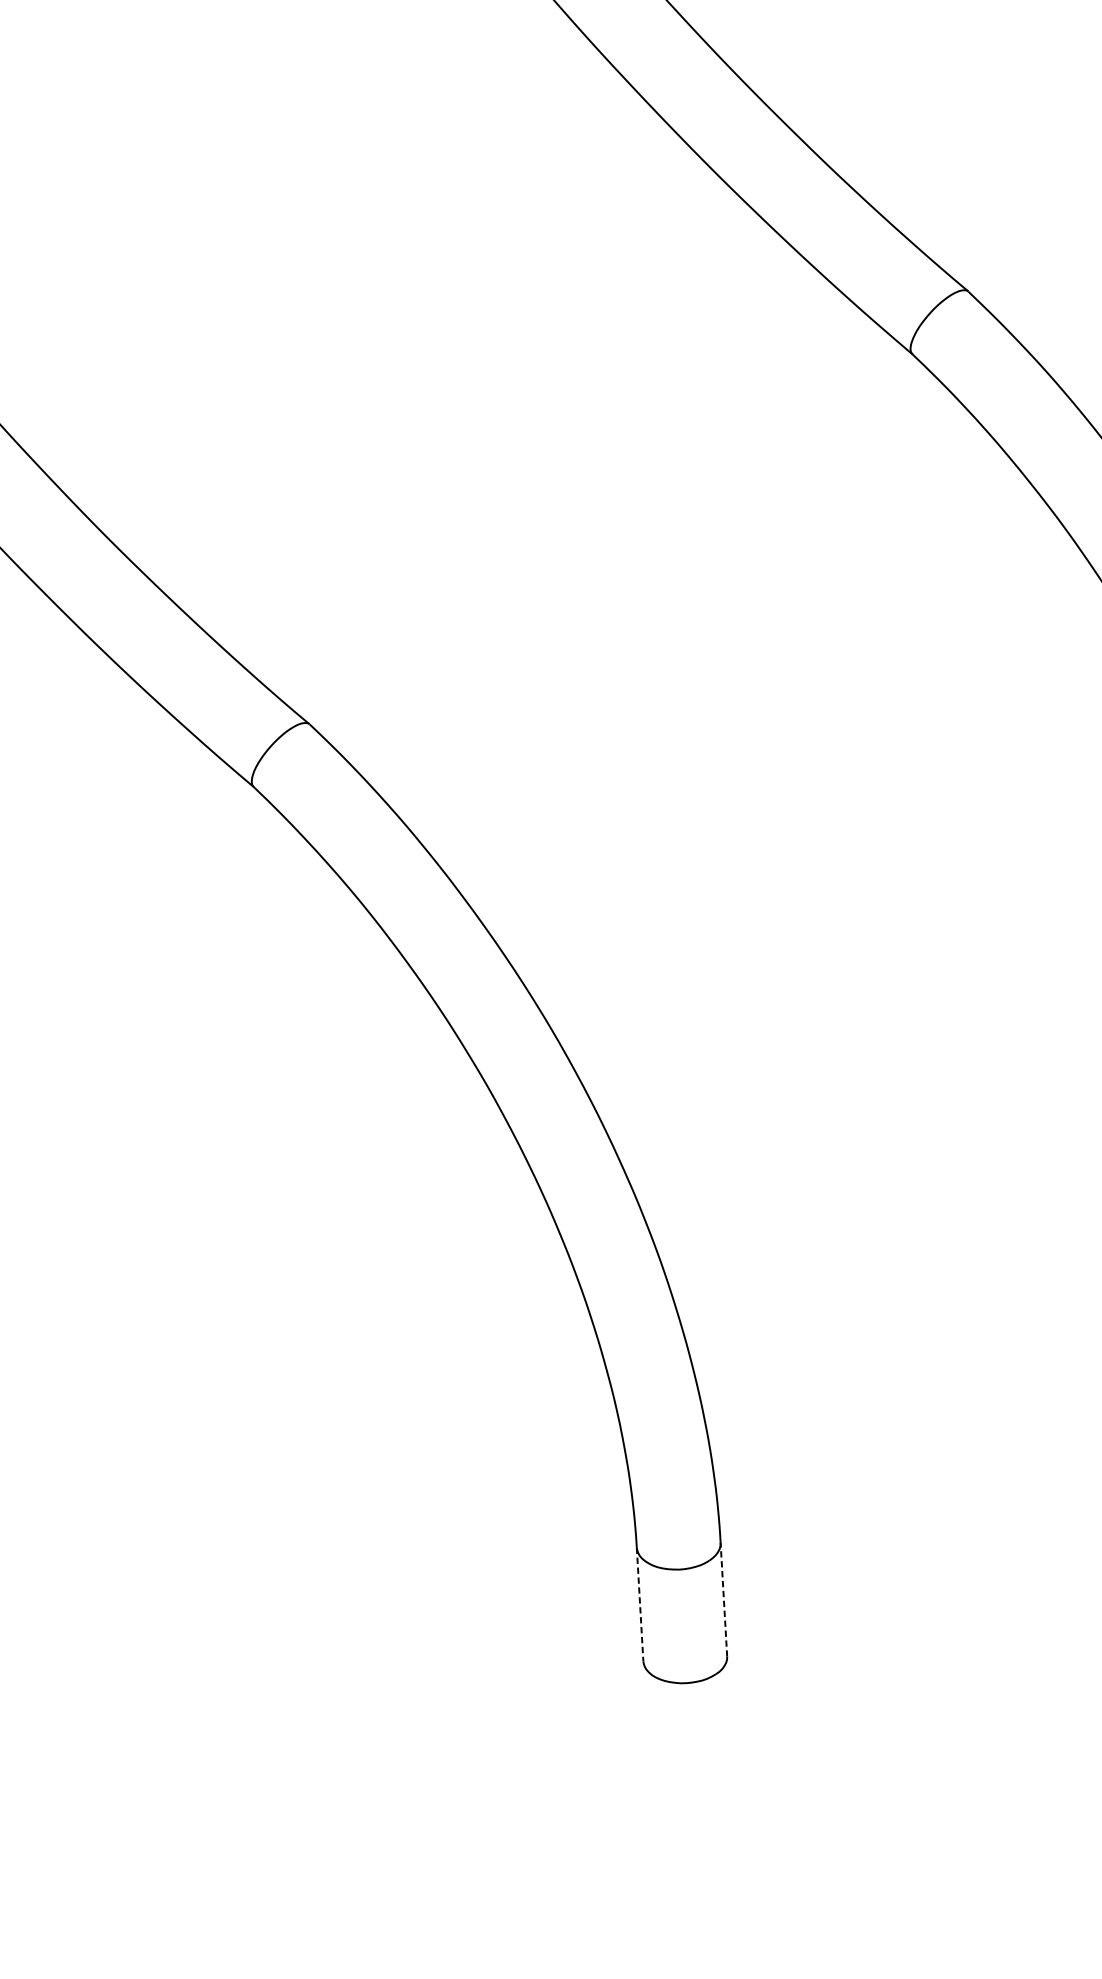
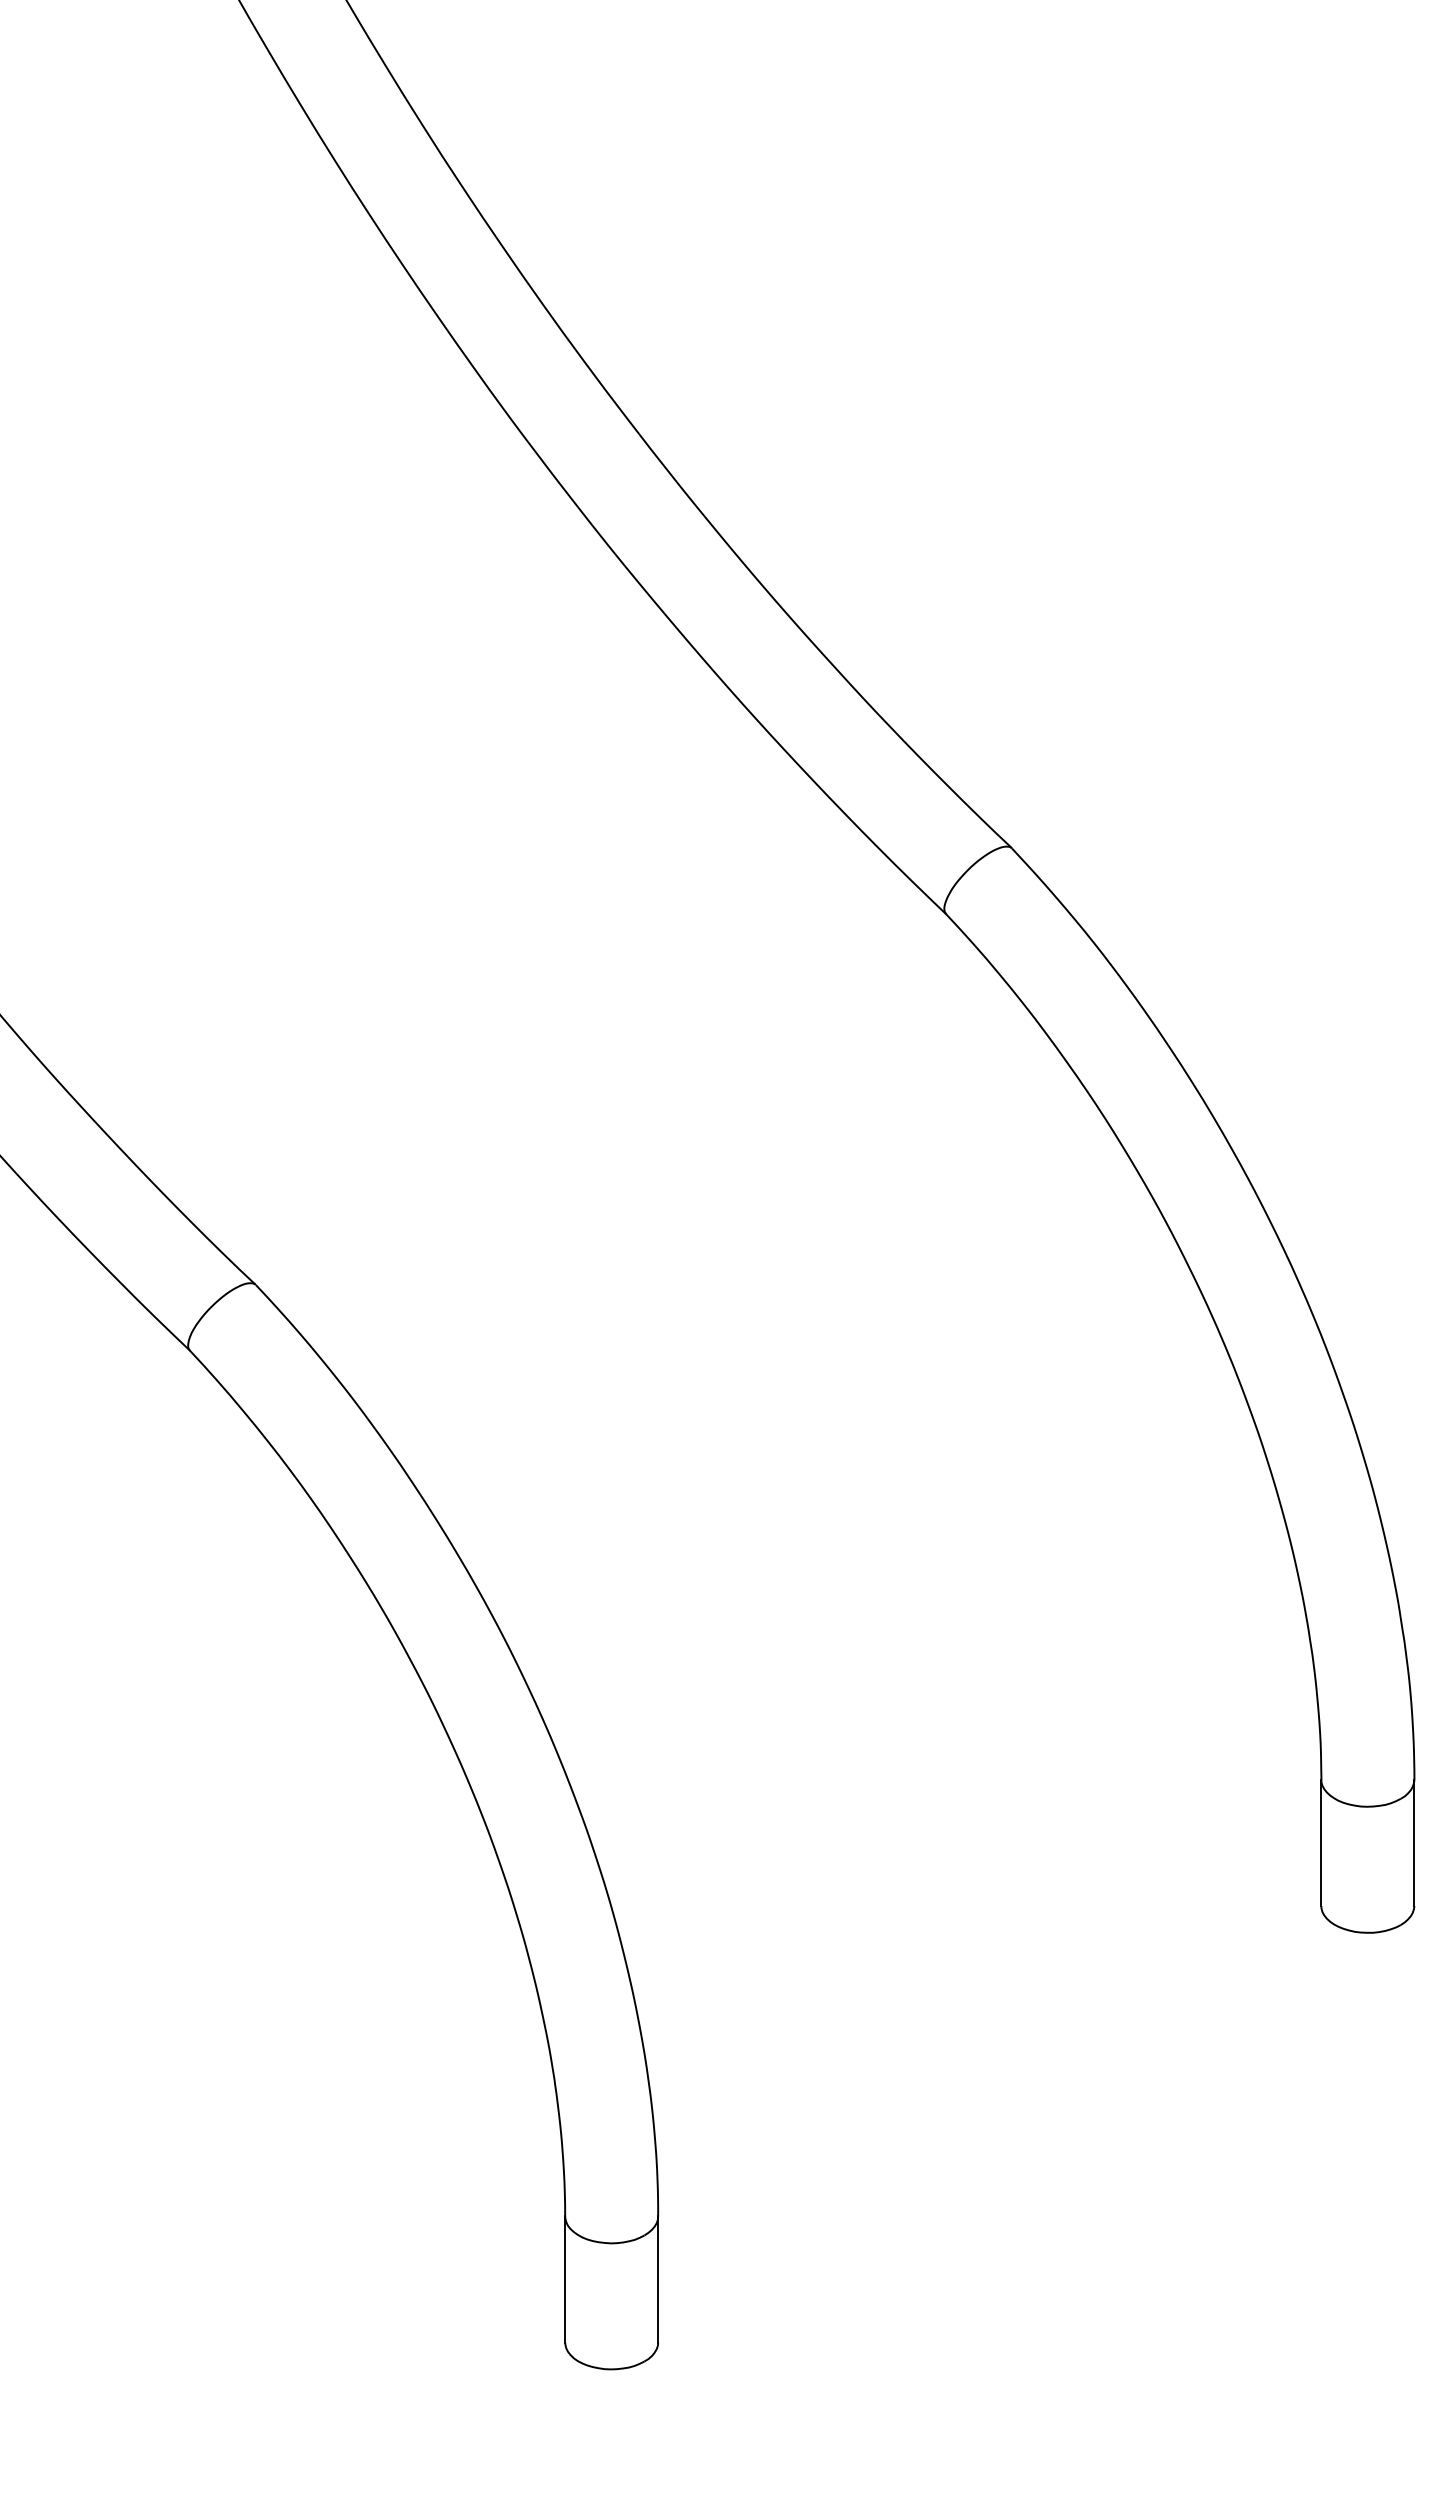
line: (724, 1599) -> (658, 2279), dashed -> solid
line: (640, 1605) -> (565, 2280), dashed -> solid

